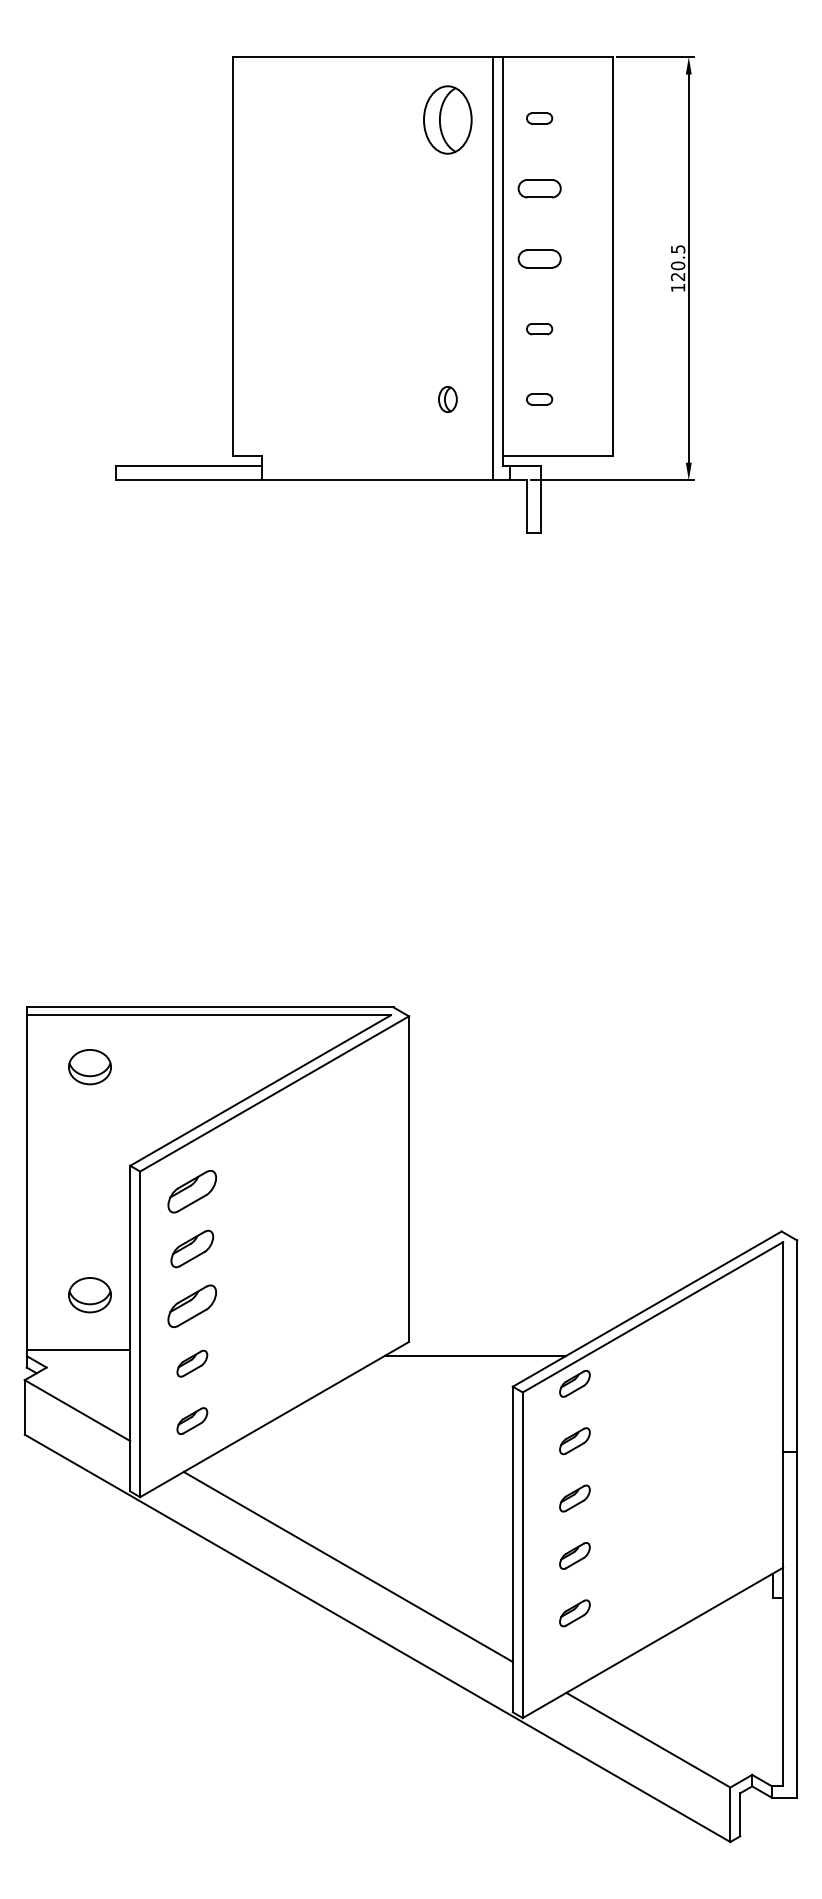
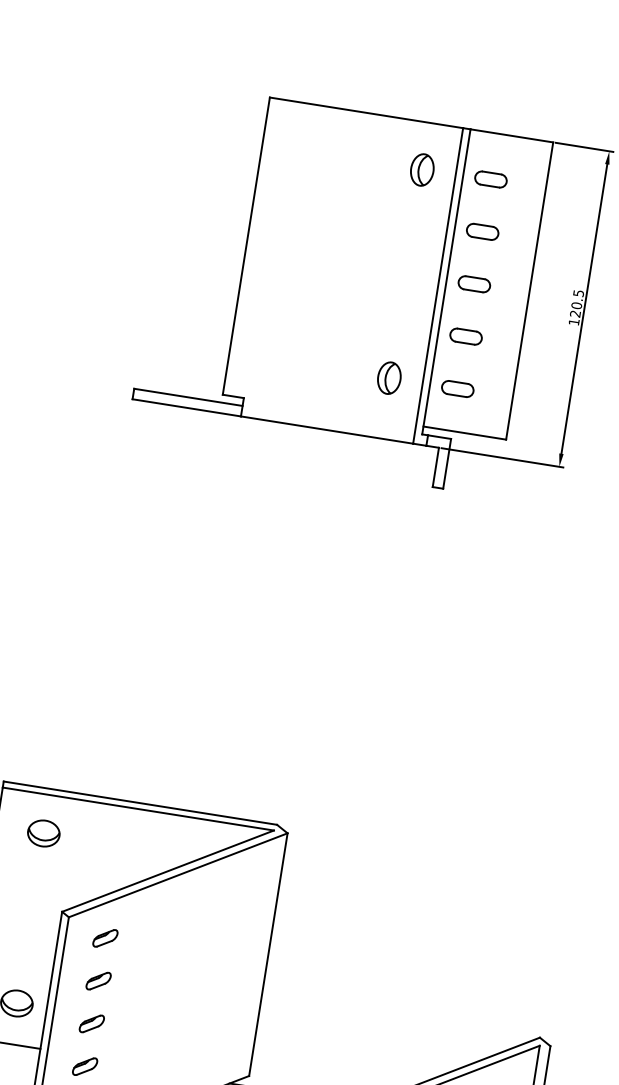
part: (539, 118) -> (490, 179), size x1.67
part: (447, 120) -> (422, 170), size x0.62
part: (539, 328) -> (466, 336), size x1.67
part: (447, 399) -> (389, 378), size x1.67
part: (539, 399) -> (457, 388), size x1.67
part: (192, 1191) -> (105, 938), size x0.62
part: (192, 1248) -> (98, 980), size x0.71
part: (192, 1306) -> (91, 1024), size x0.62

